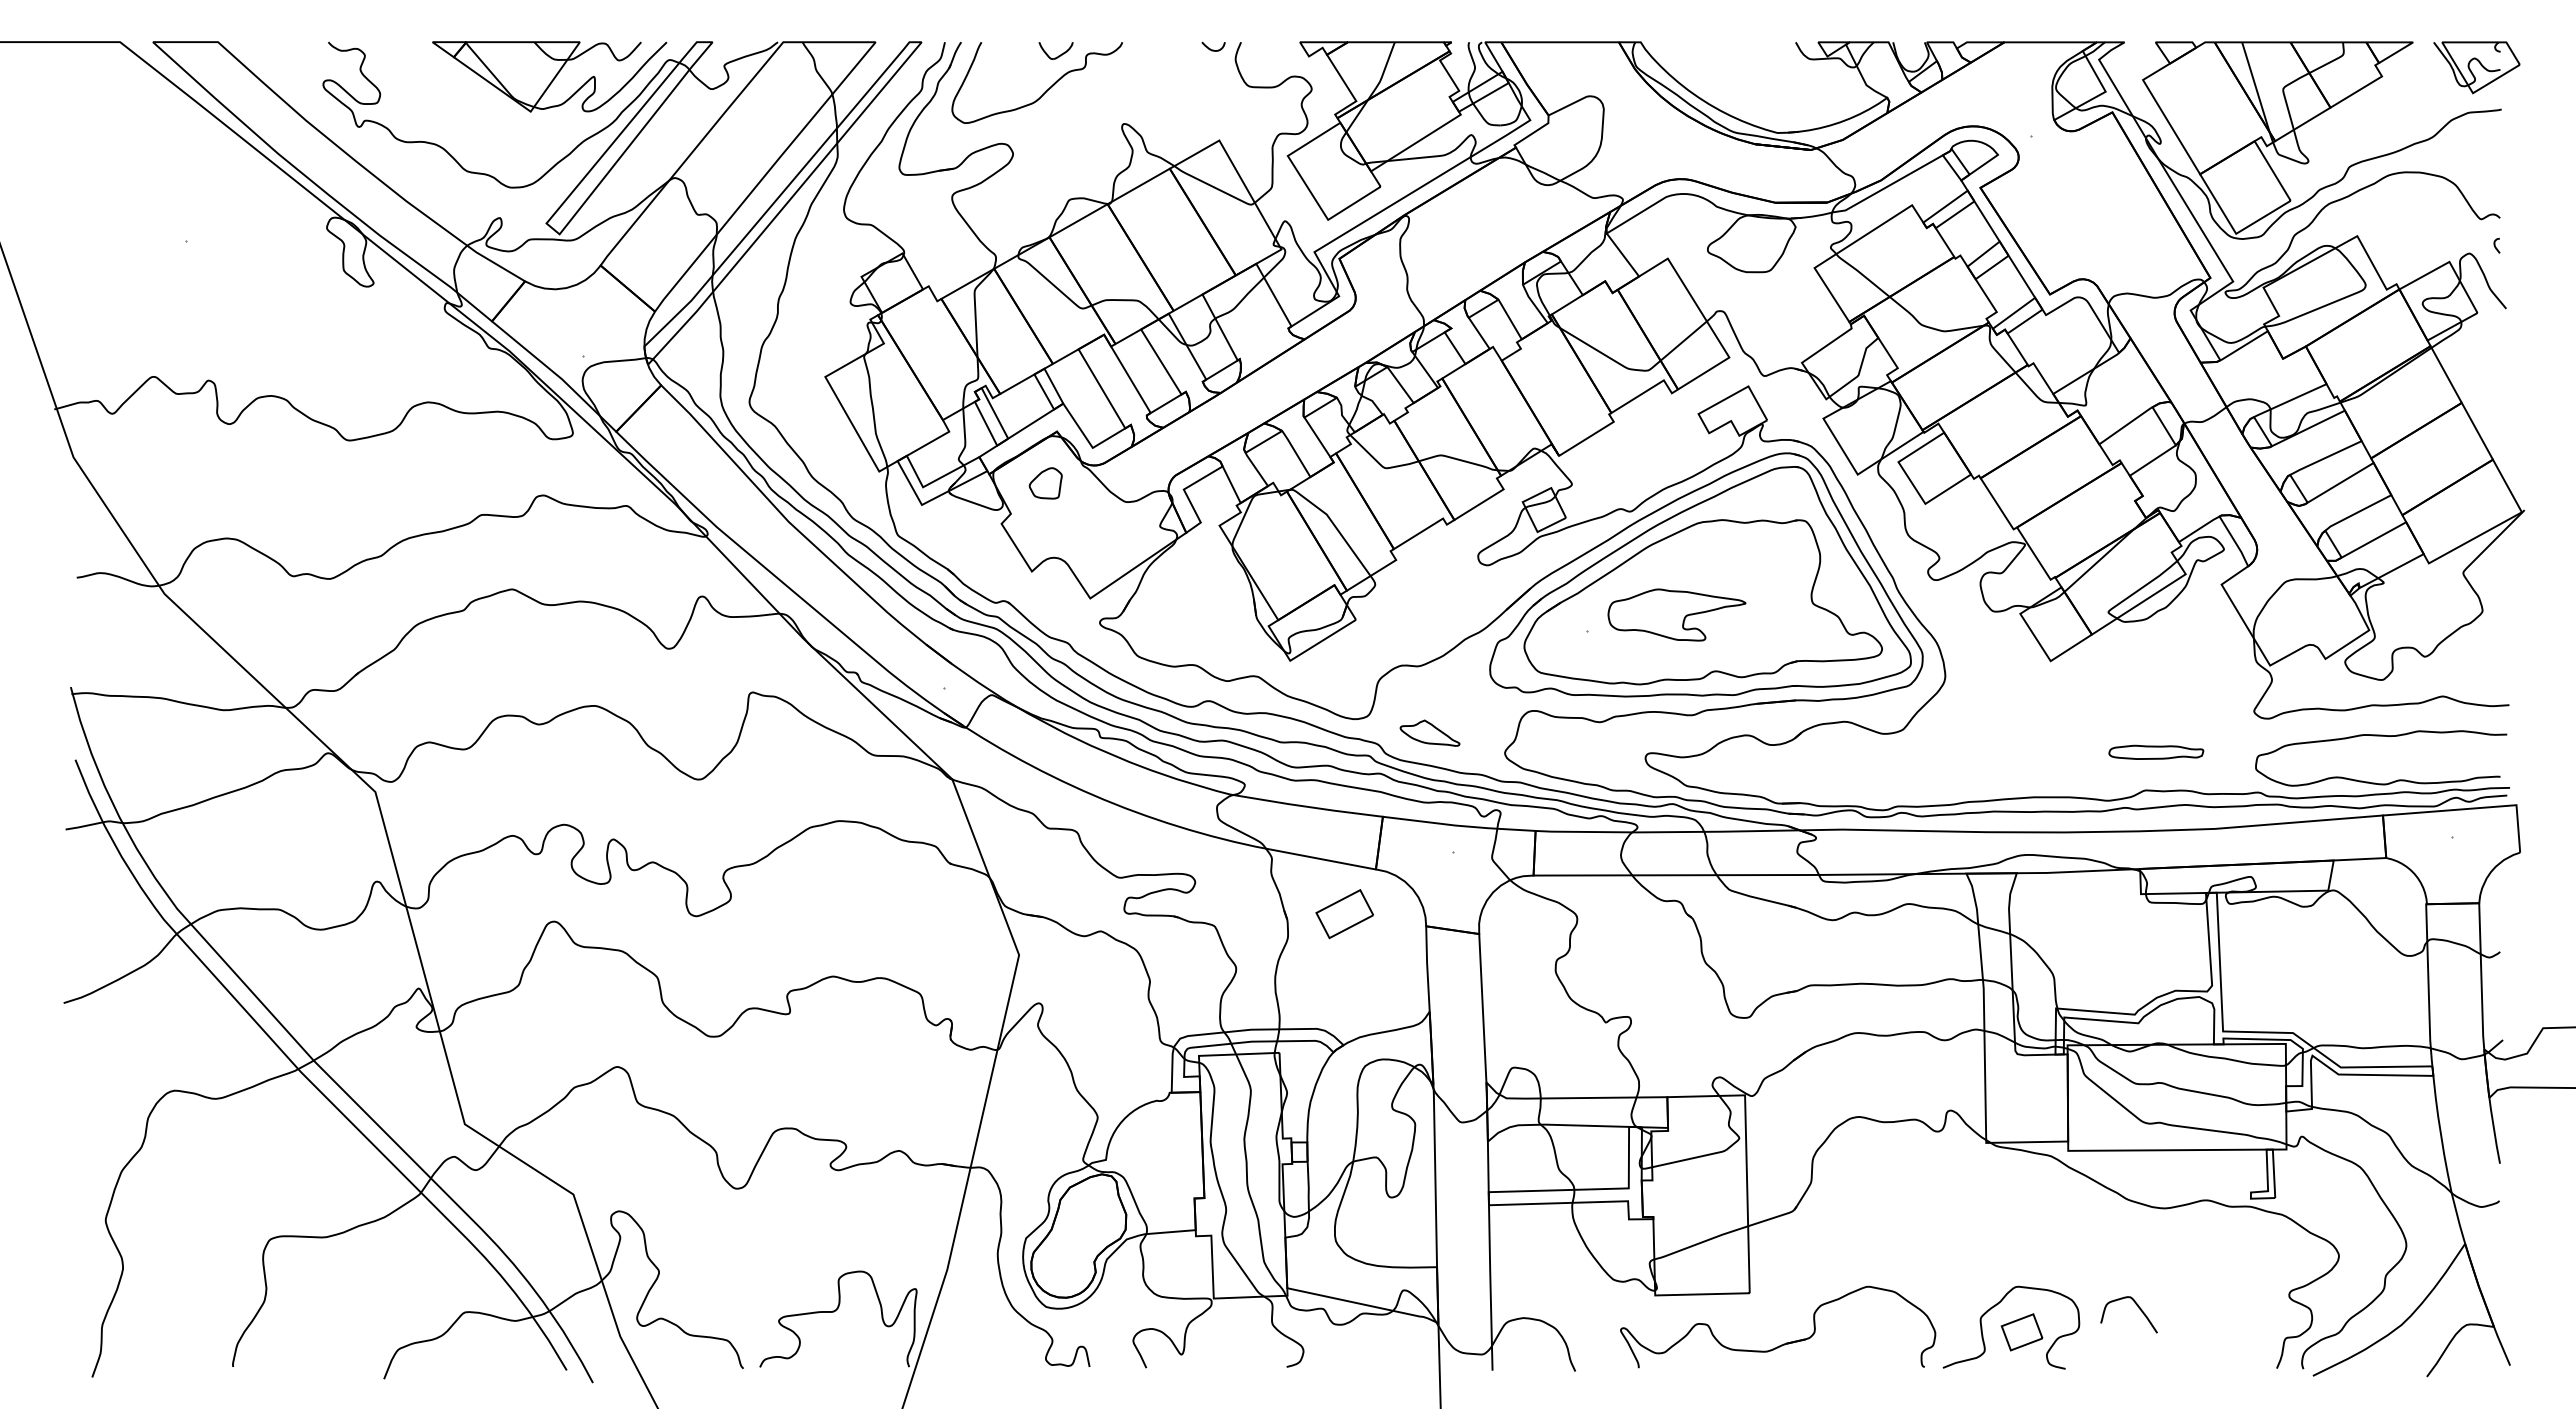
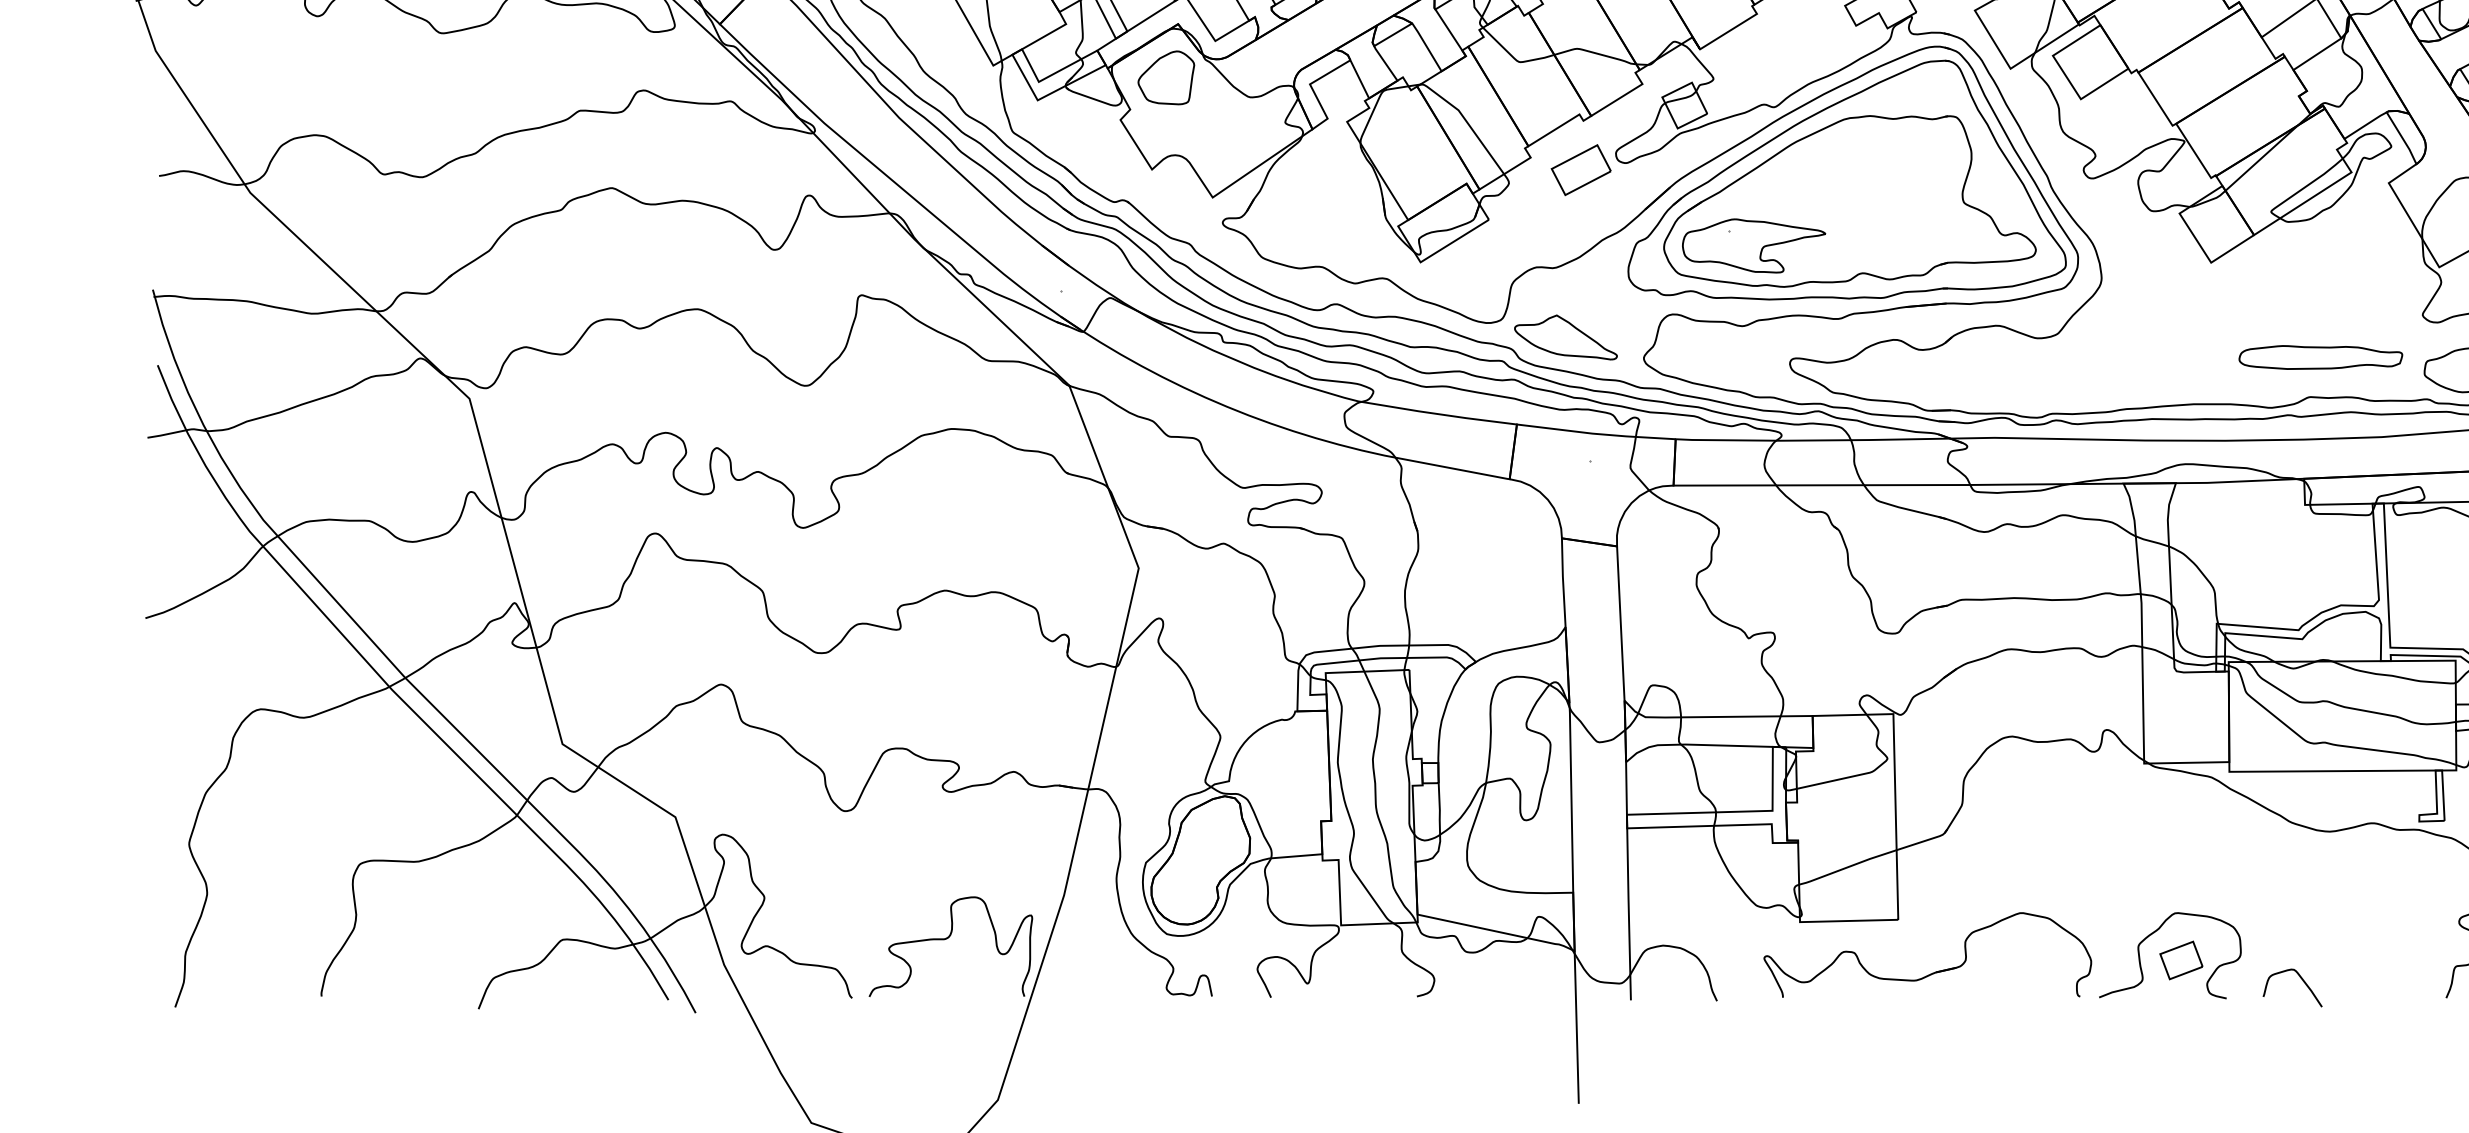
part: (1045, 483) -> (1166, 78), size x1.67
part: (1676, 614) -> (1753, 245), moved
part: (1429, 733) -> (1565, 337), size x1.67
part: (2156, 752) -> (2321, 357), size x1.67
part: (1344, 914) -> (1580, 170), moved
curve: (2138, 1308) -> (2302, 981), moved

